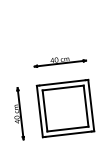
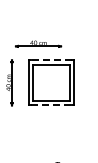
part: (59, 60) -> (38, 43), moved
line: (62, 83) -> (51, 60), solid -> dashed
line: (69, 134) -> (52, 105), solid -> dashed

